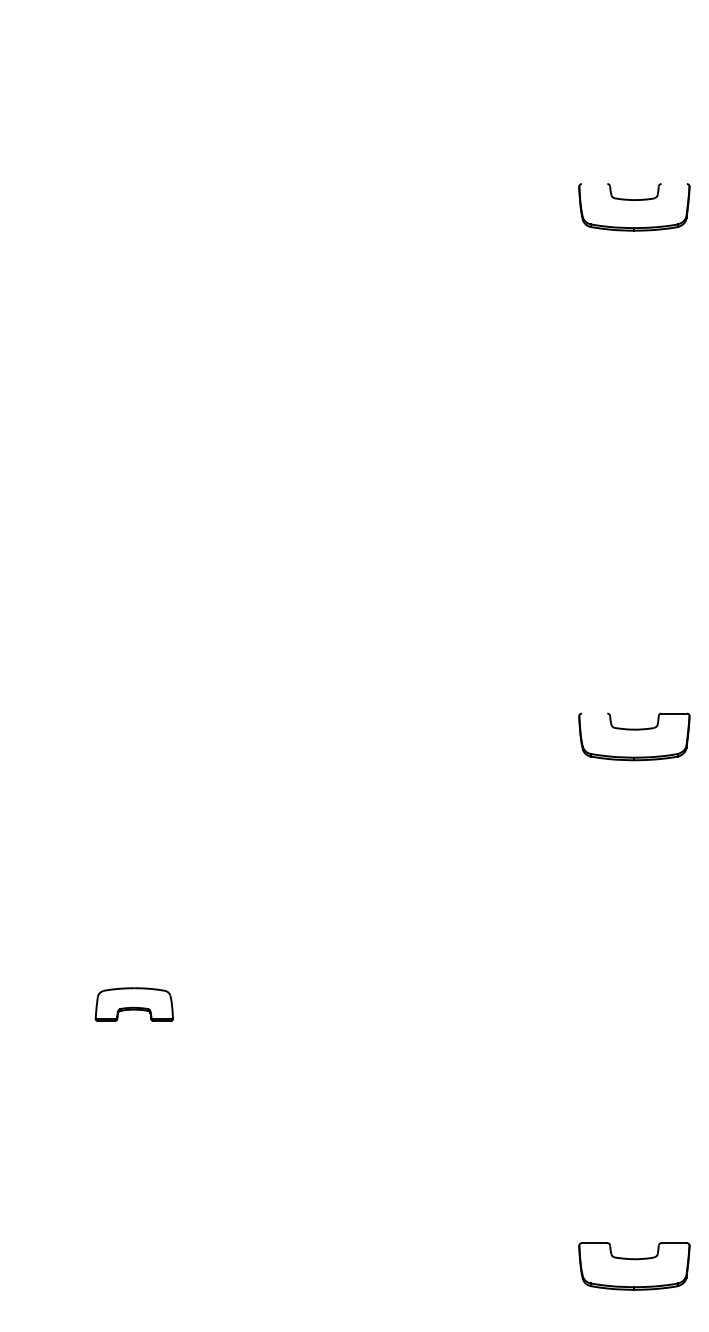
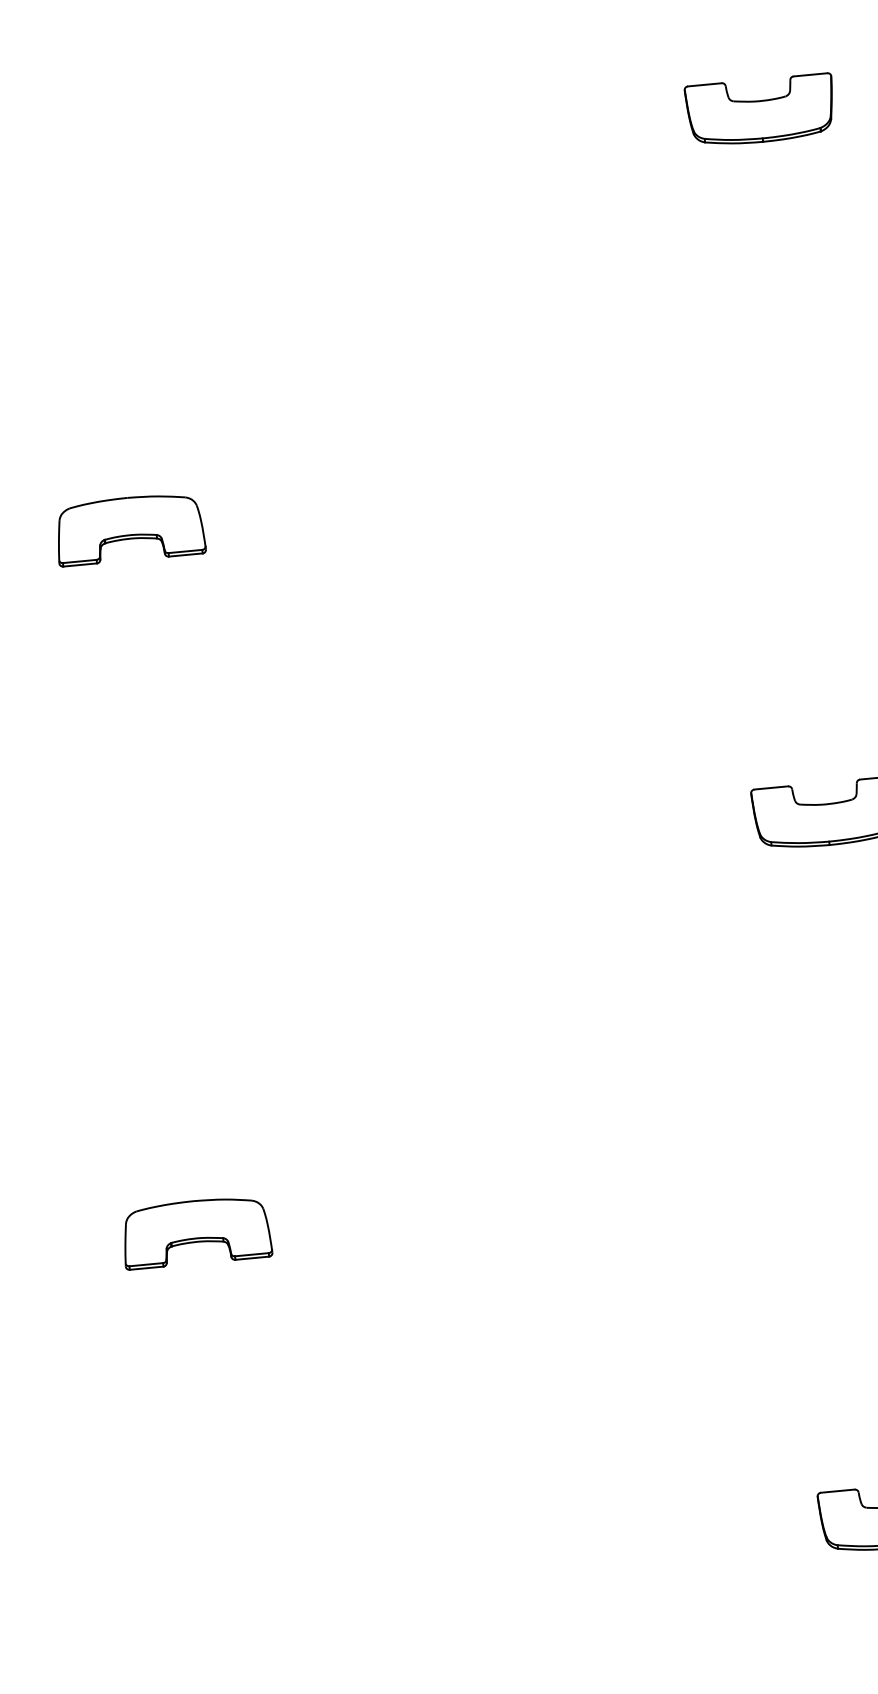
line: (594, 184) -> (704, 85), added
line: (673, 184) -> (809, 75), added
part: (134, 474) -> (130, 528), added
line: (594, 713) -> (771, 787), added
part: (134, 1004) -> (196, 1232), size x1.43

